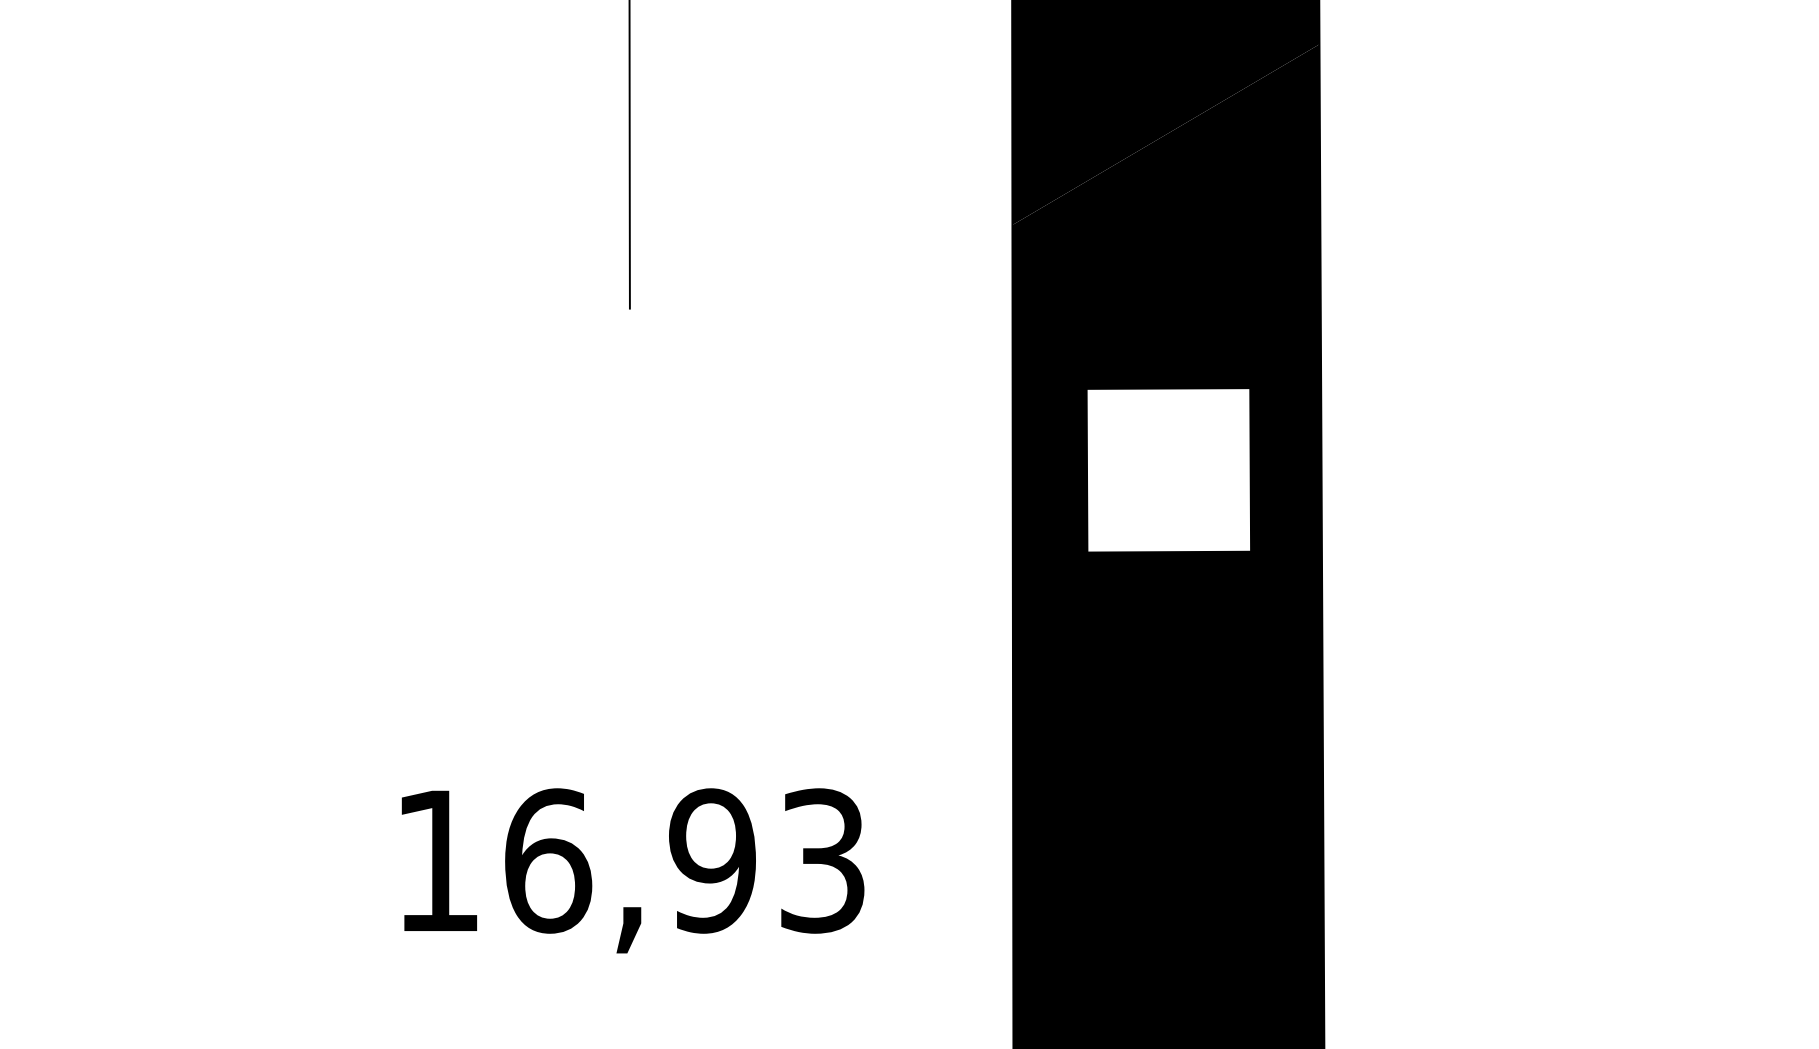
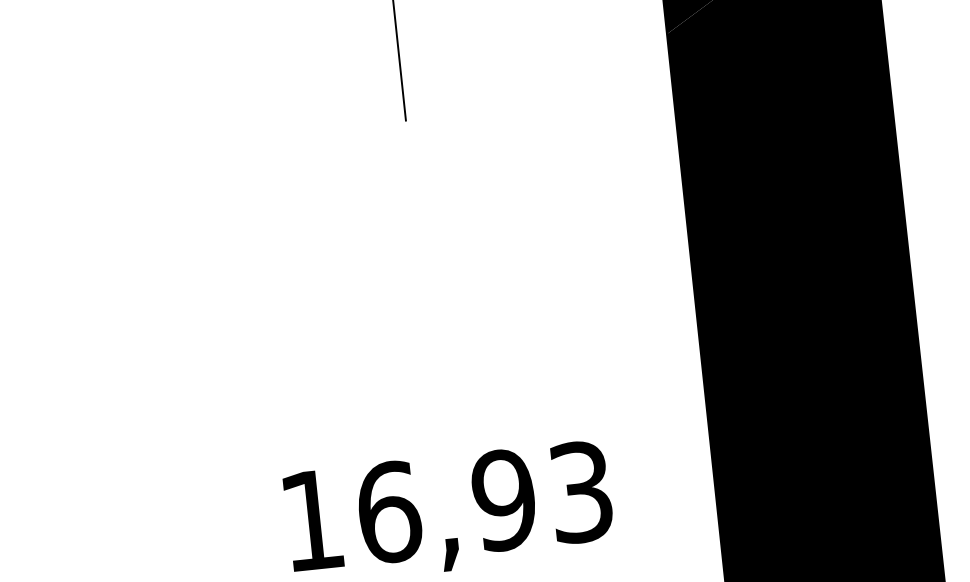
fill: (1168, 470) -> (793, 194), added

